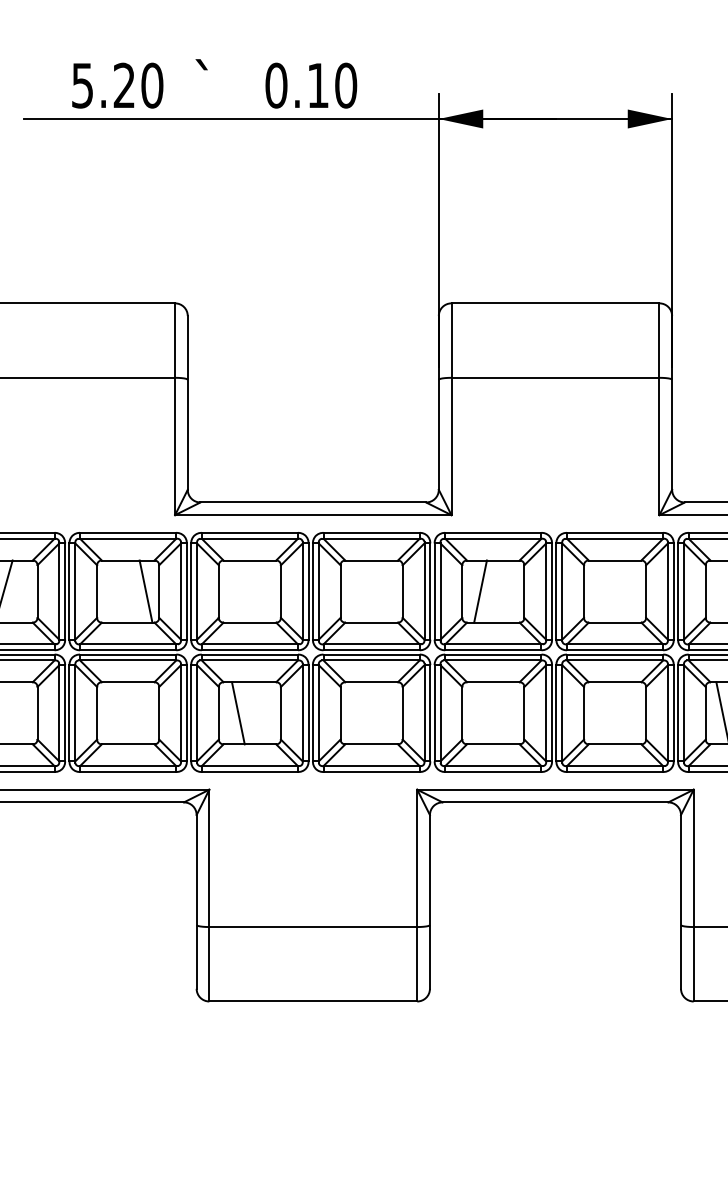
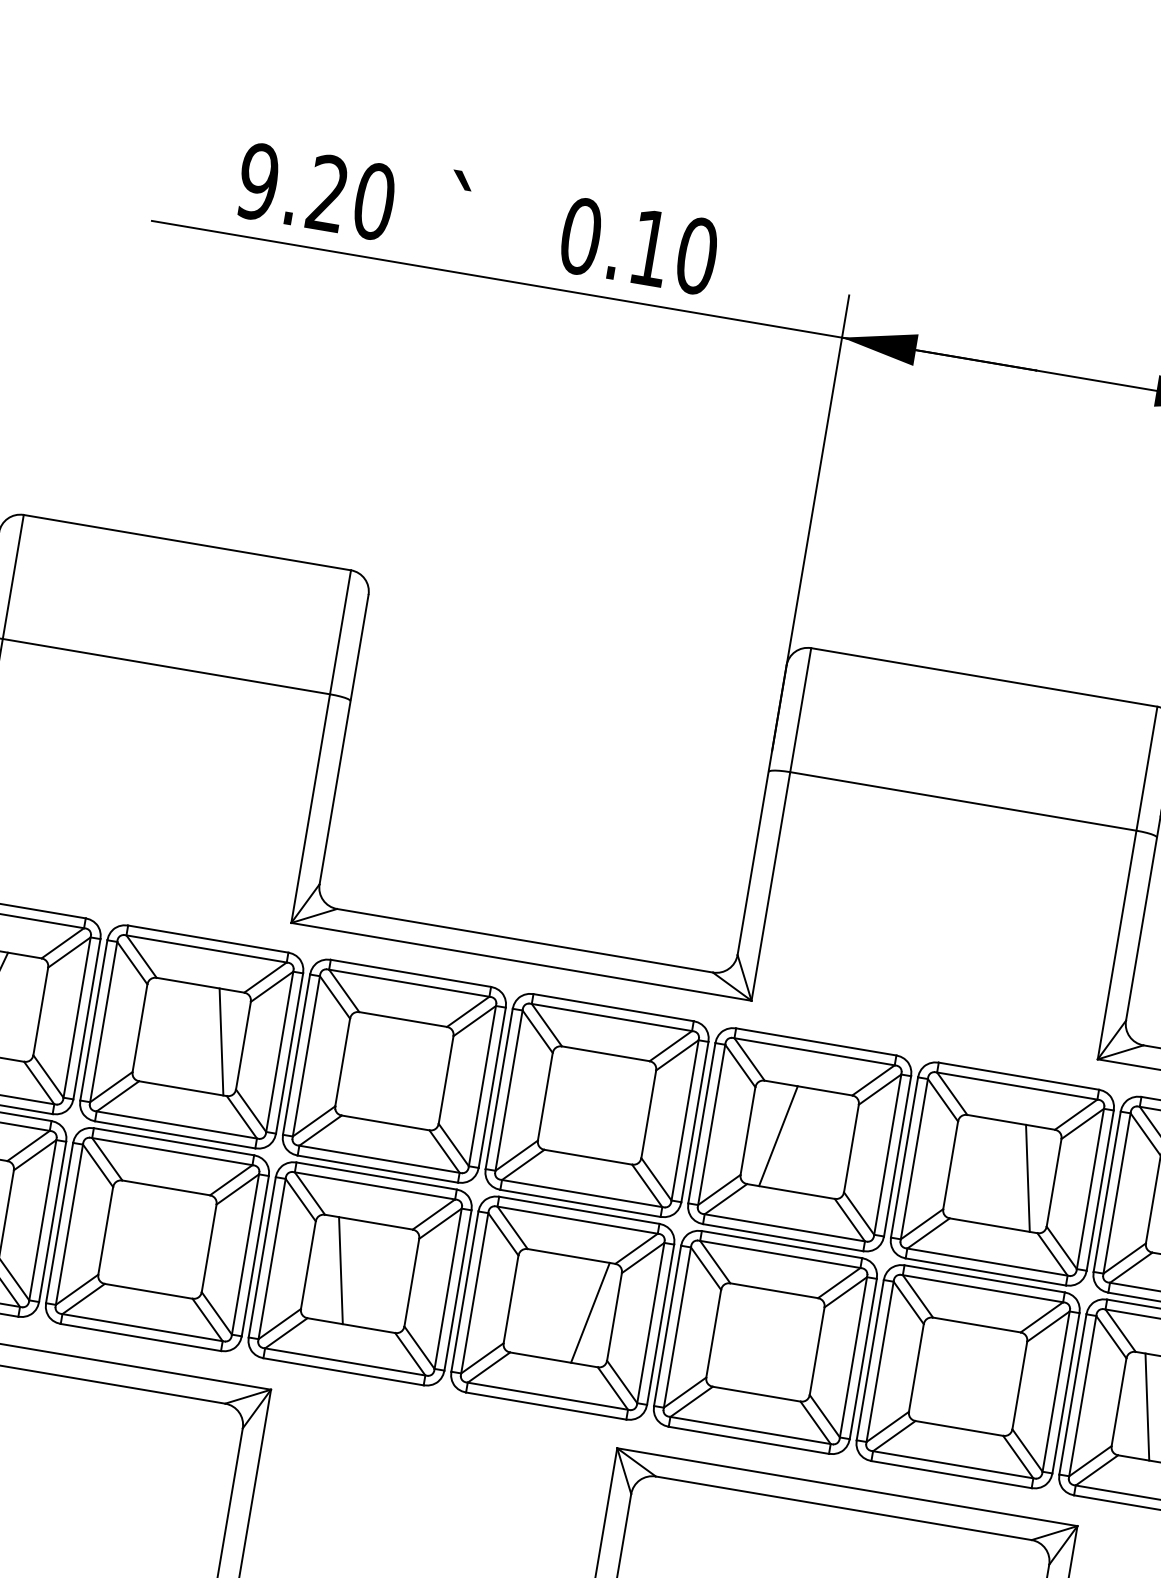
text: (82, 85) -> (258, 181), 5.20 -> 9.20
line: (630, 591) -> (1028, 1178), added
line: (387, 713) -> (589, 1312), added

